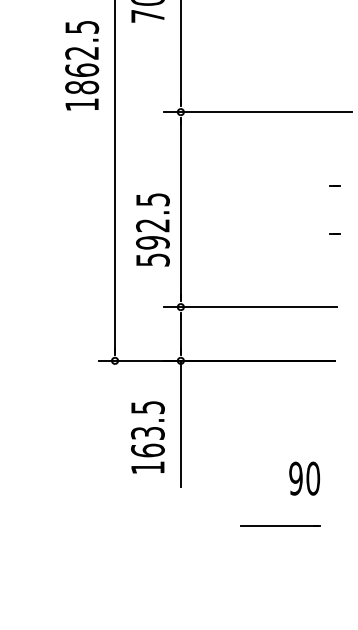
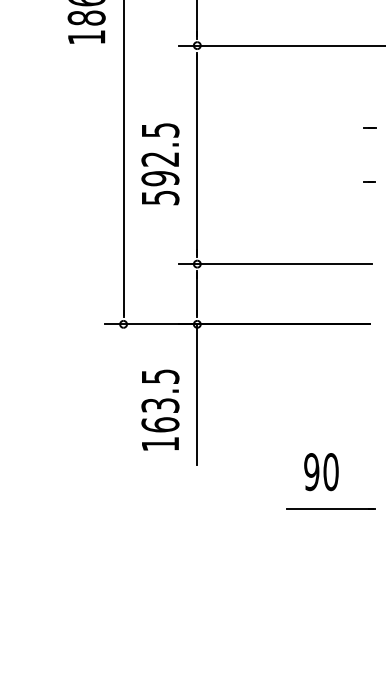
text: (152, 229) -> (159, 163), moved
text: (304, 478) -> (321, 471), moved
line: (280, 525) -> (331, 508), moved

